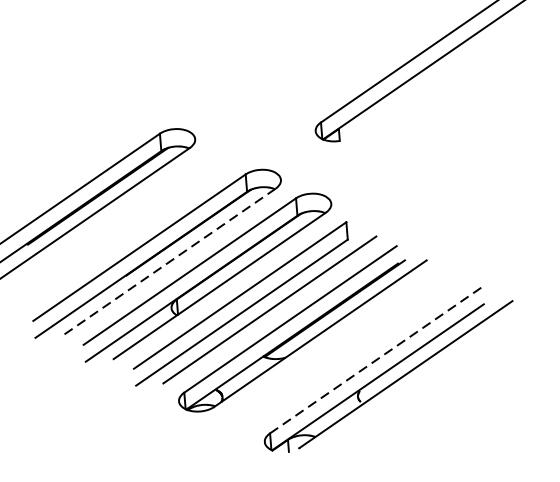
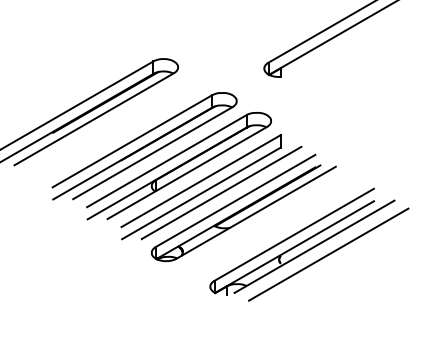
line: (169, 262) -> (152, 153), dashed -> solid
line: (376, 359) -> (294, 234), dashed -> solid
line: (426, 383) -> (328, 254), added

